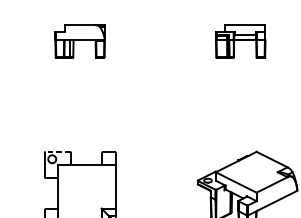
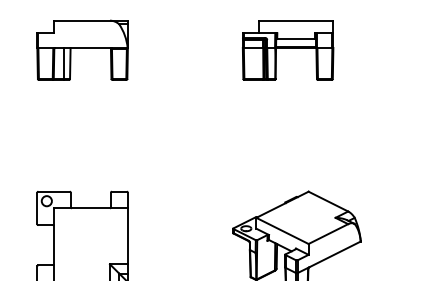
part: (80, 40) -> (82, 49), size x1.43
part: (240, 41) -> (288, 50), size x1.43
line: (58, 151) -> (54, 191), dashed -> solid

